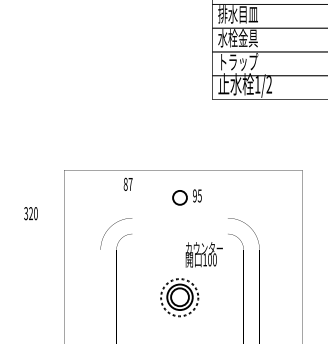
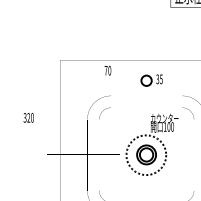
text: (127, 183) -> (107, 70), 87 -> 70
text: (194, 195) -> (157, 79), 95 -> 35
text: (30, 213) -> (28, 117), moved
circle: (179, 297) -> (146, 155), size x1.43

